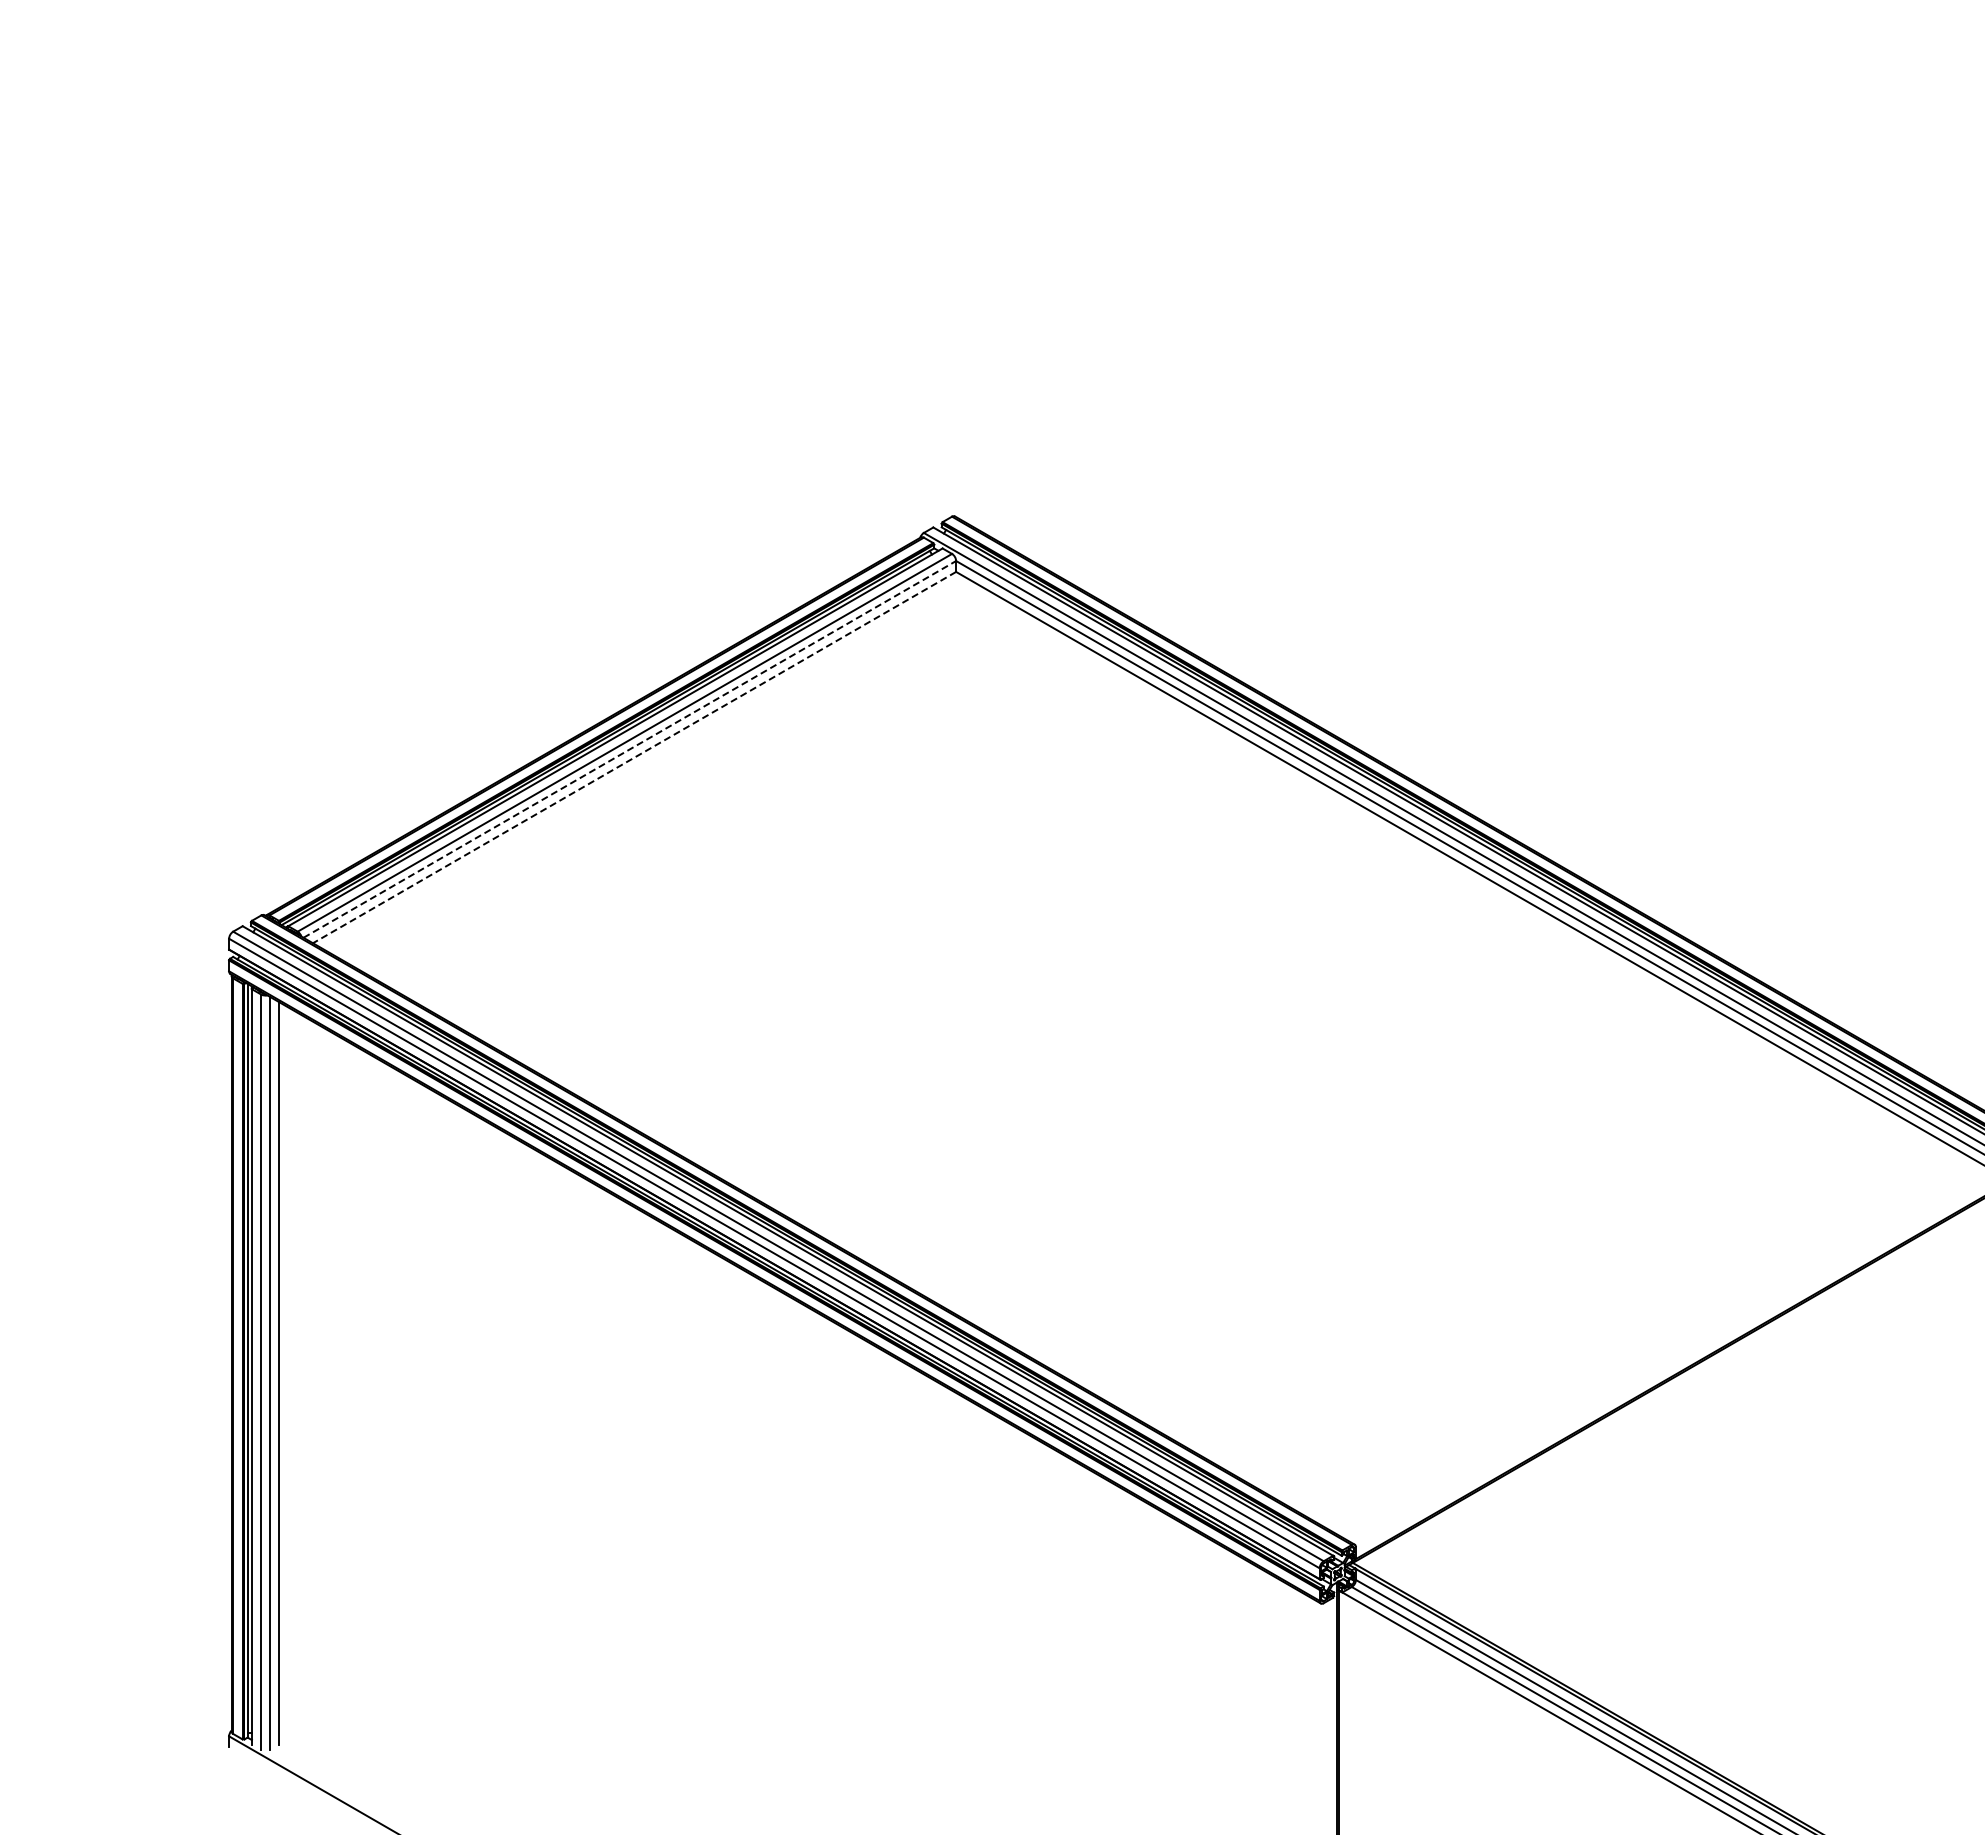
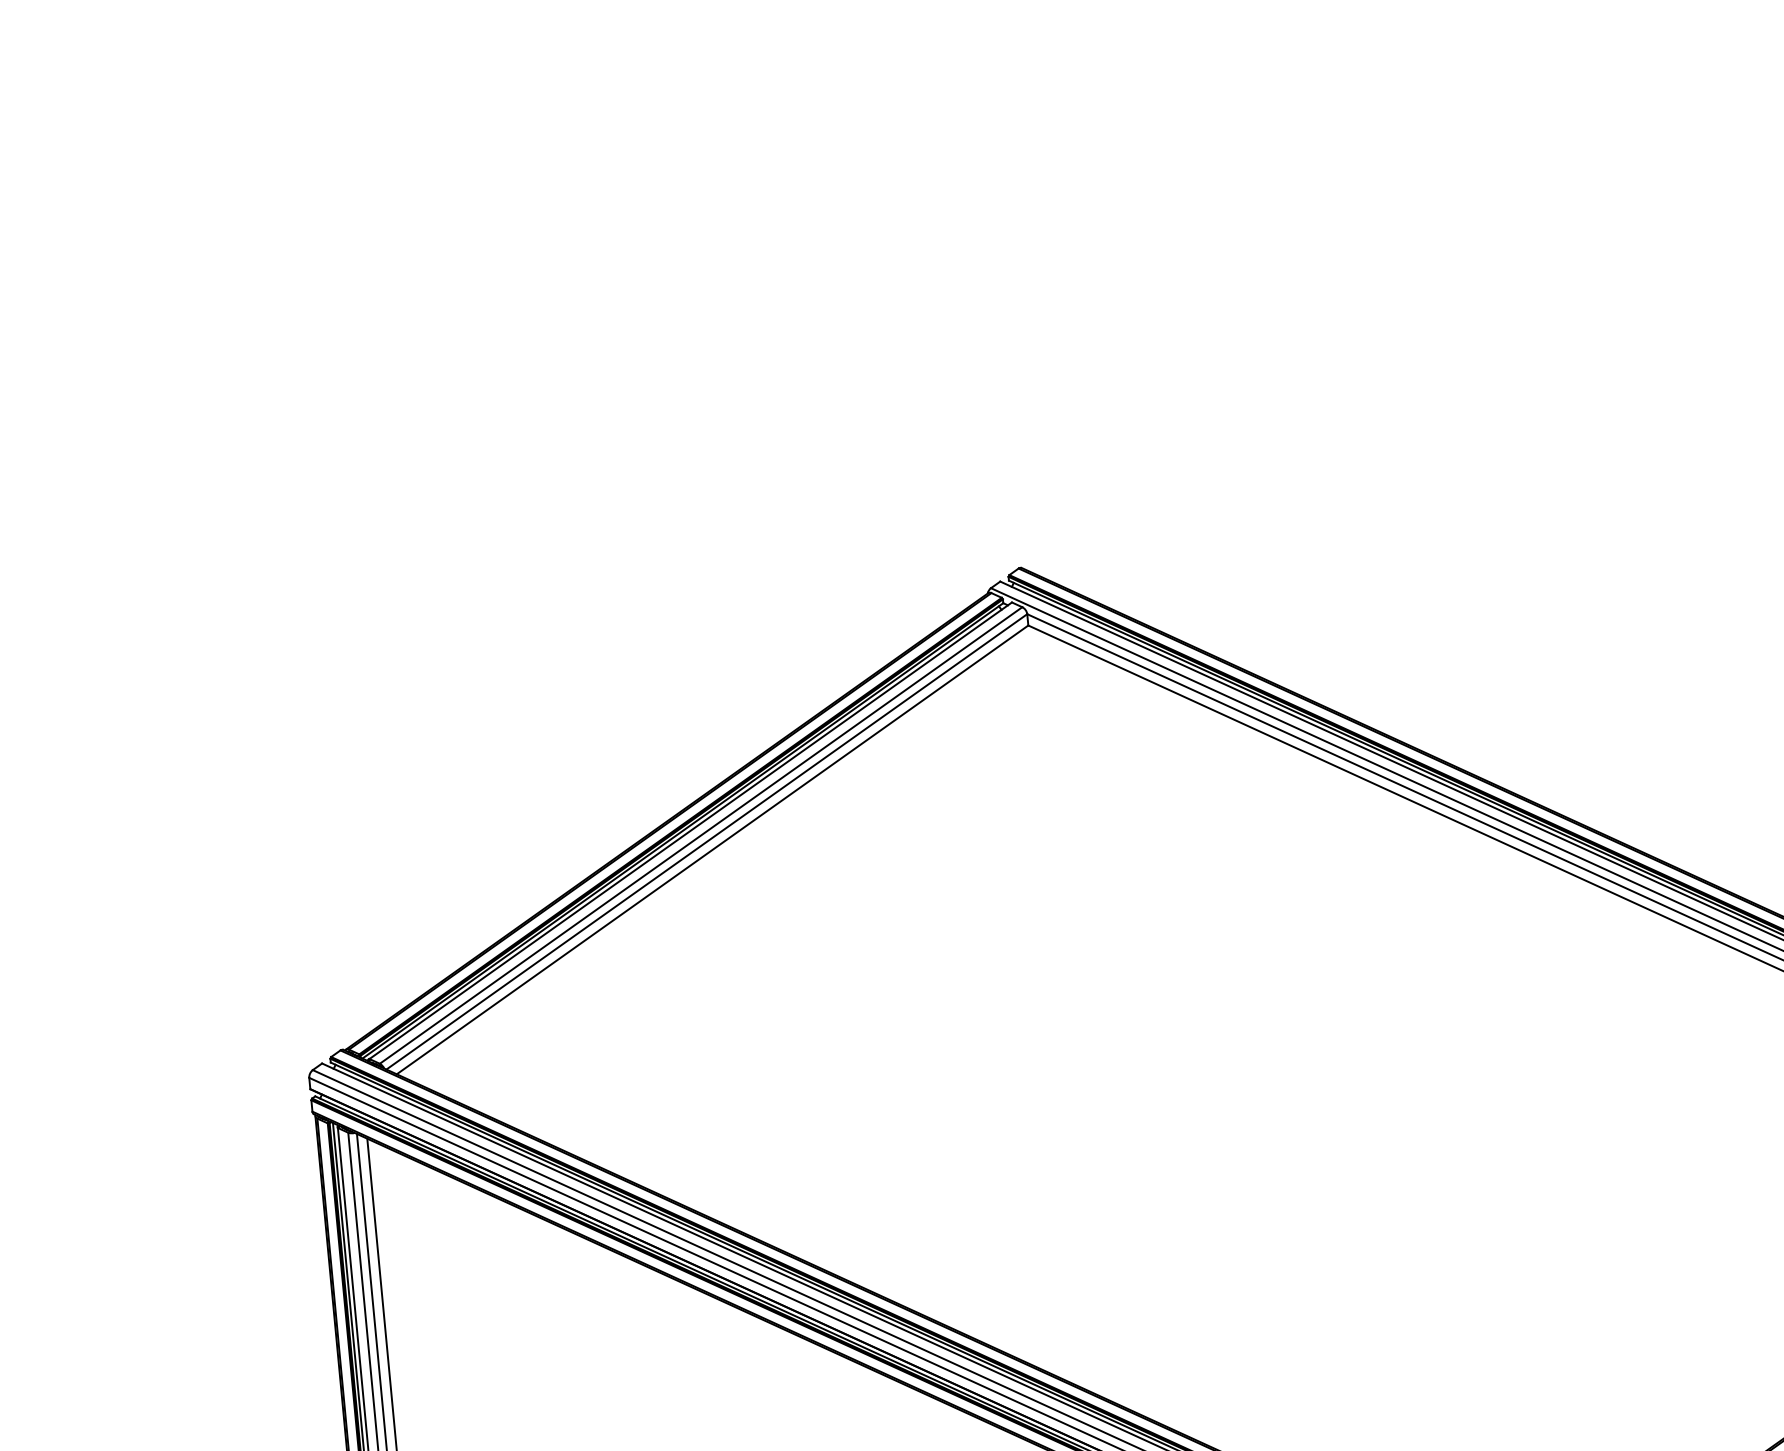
line: (629, 749) -> (706, 841), dashed -> solid
line: (634, 757) -> (712, 849), dashed -> solid

